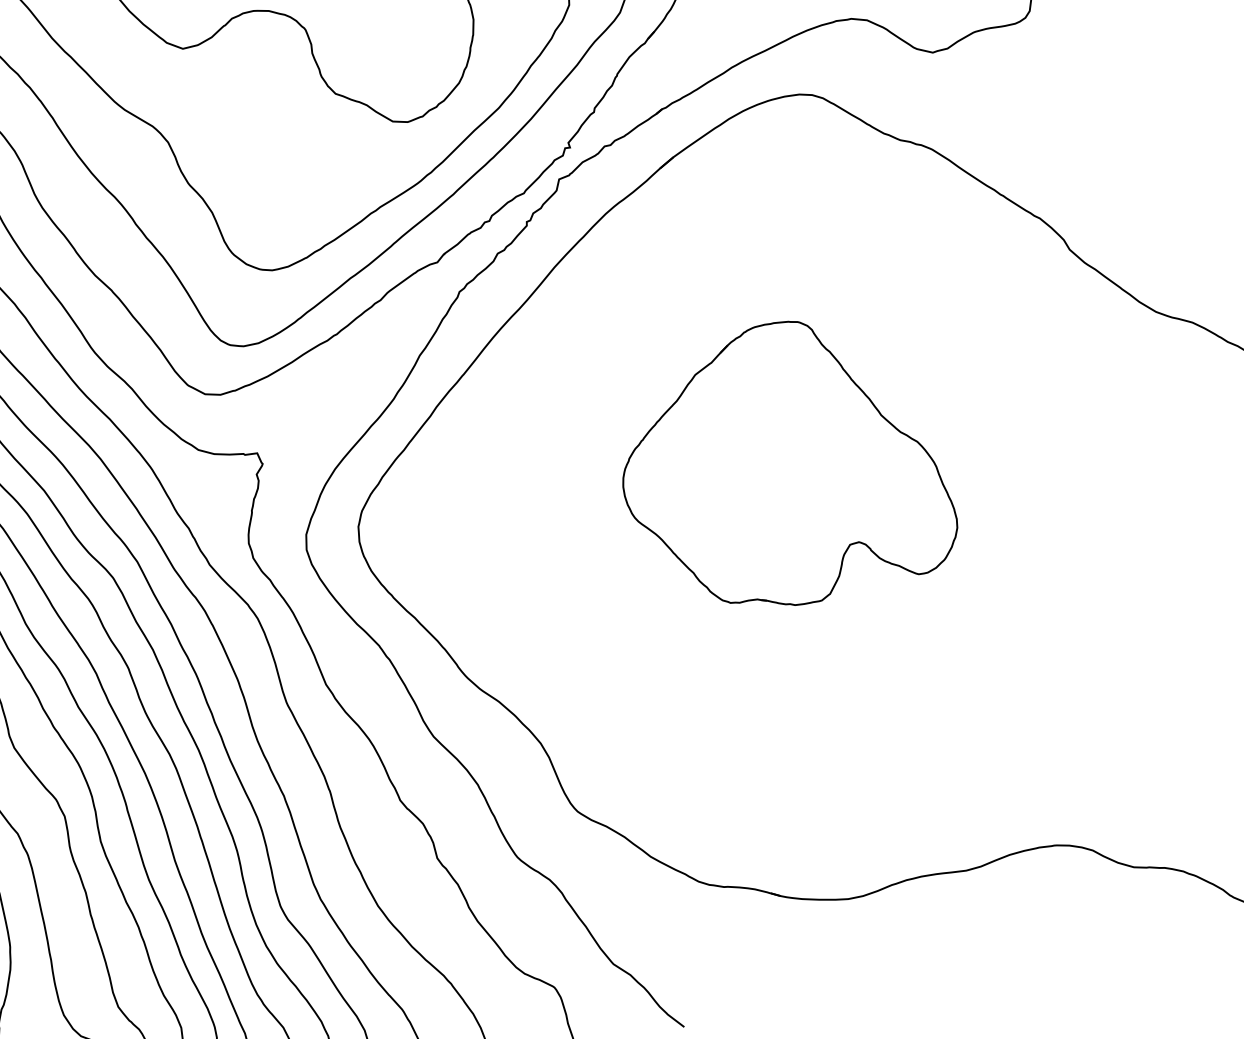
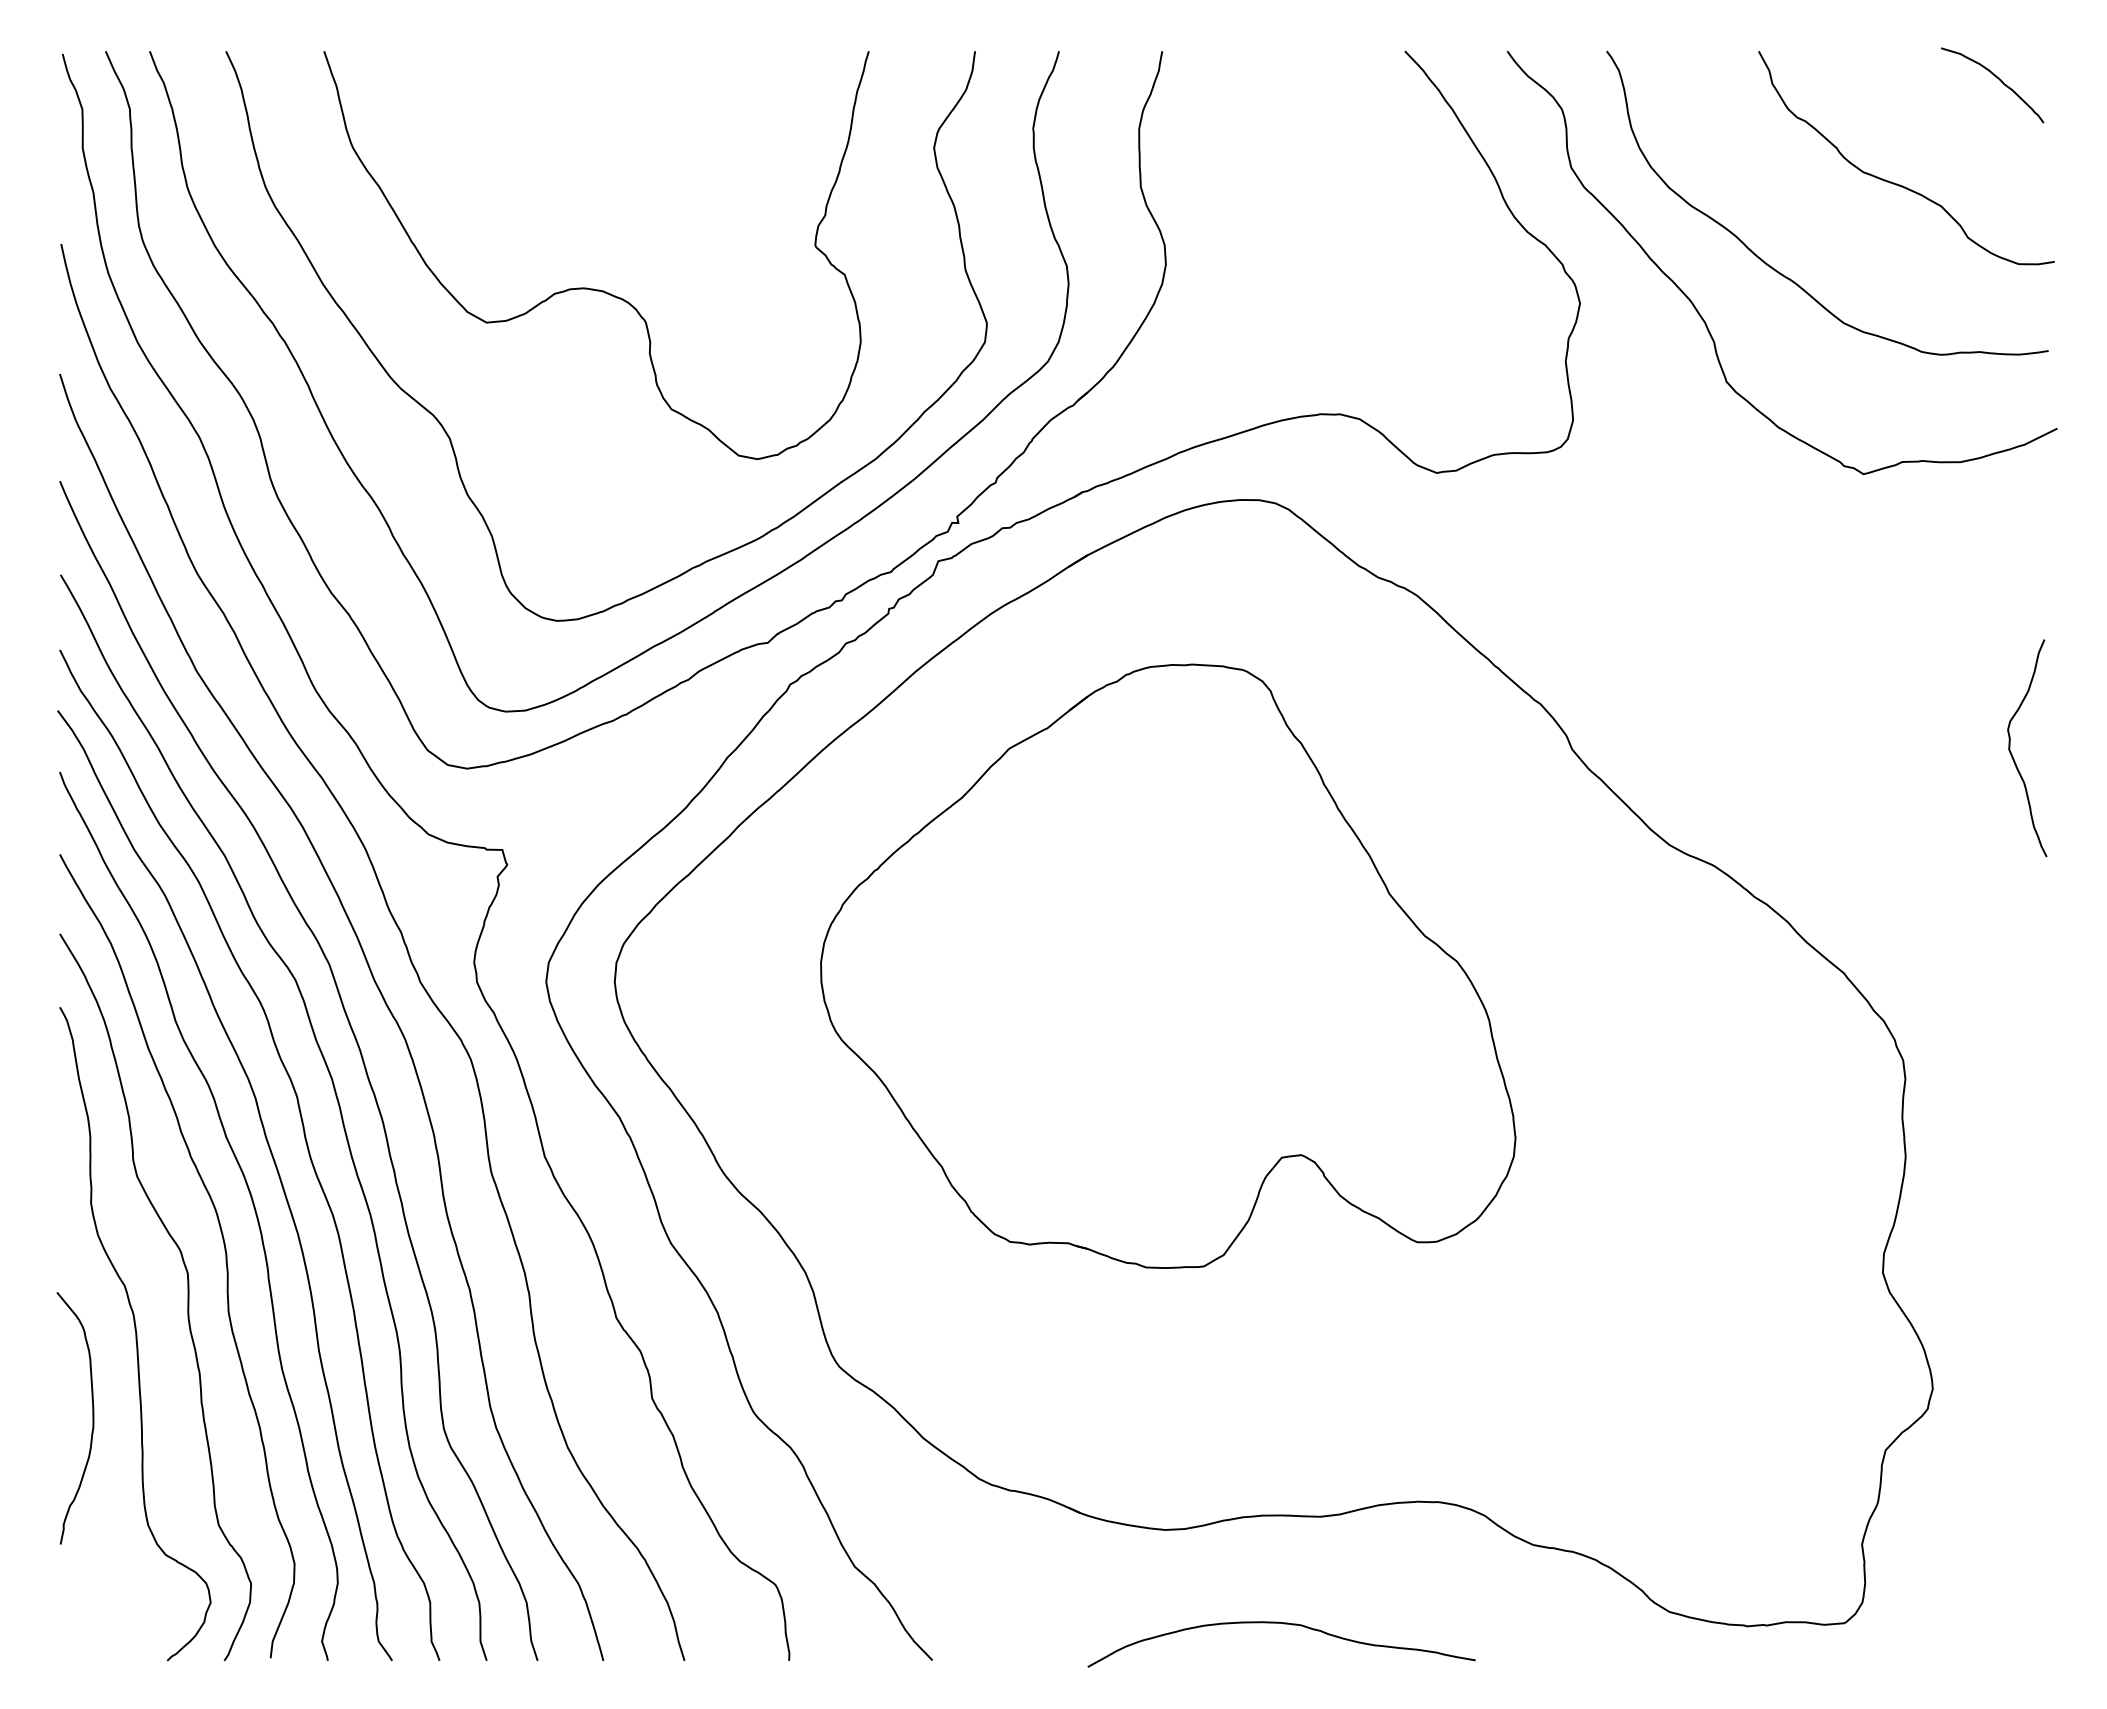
part: (784, 463) -> (1168, 965), size x1.67
curve: (950, 958) -> (1283, 1624), added

